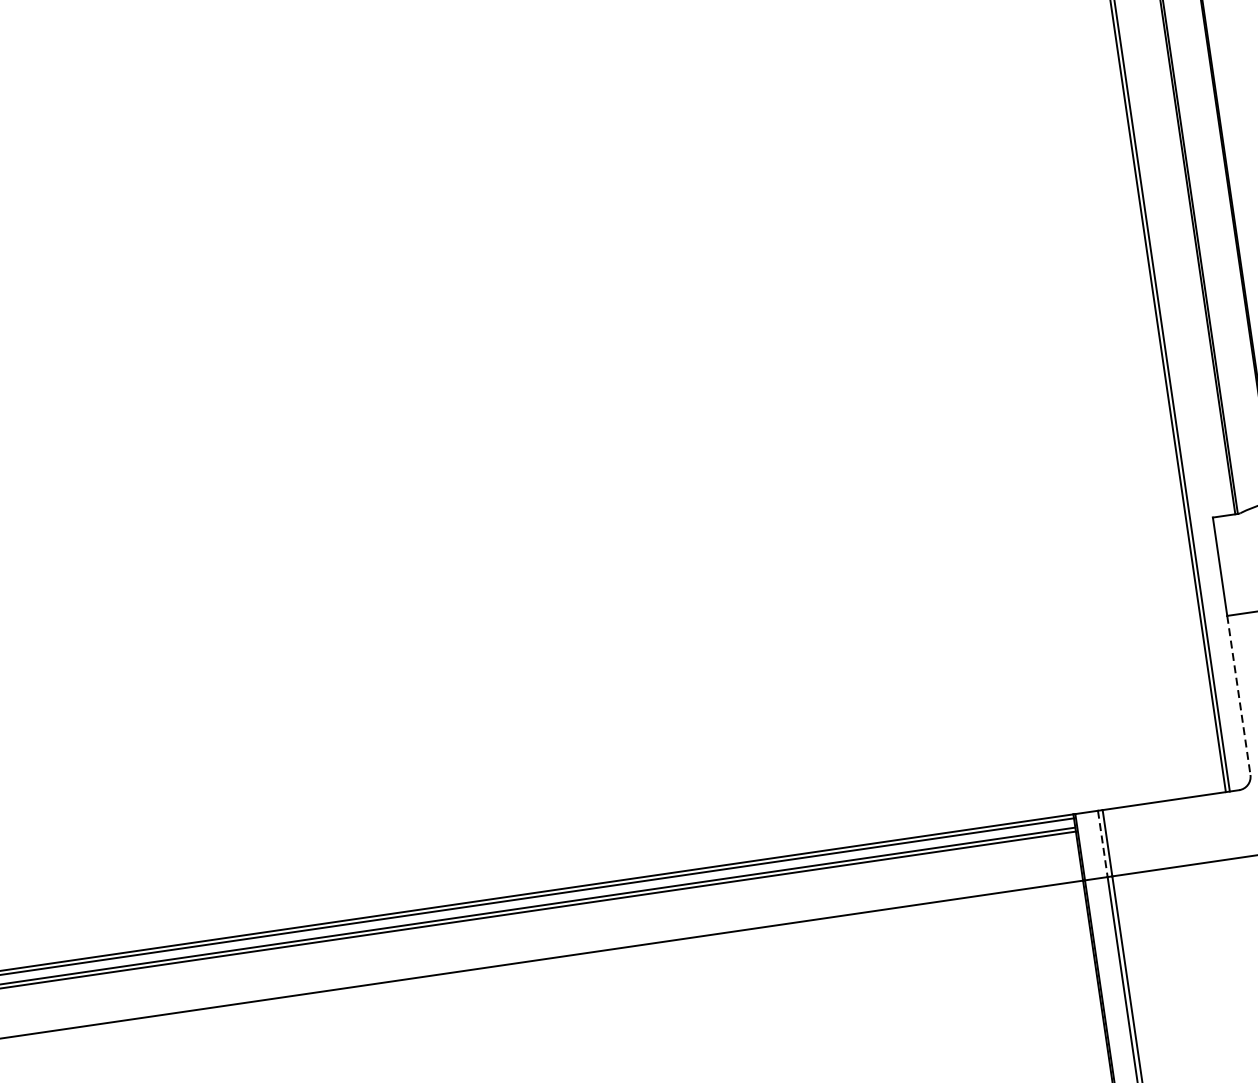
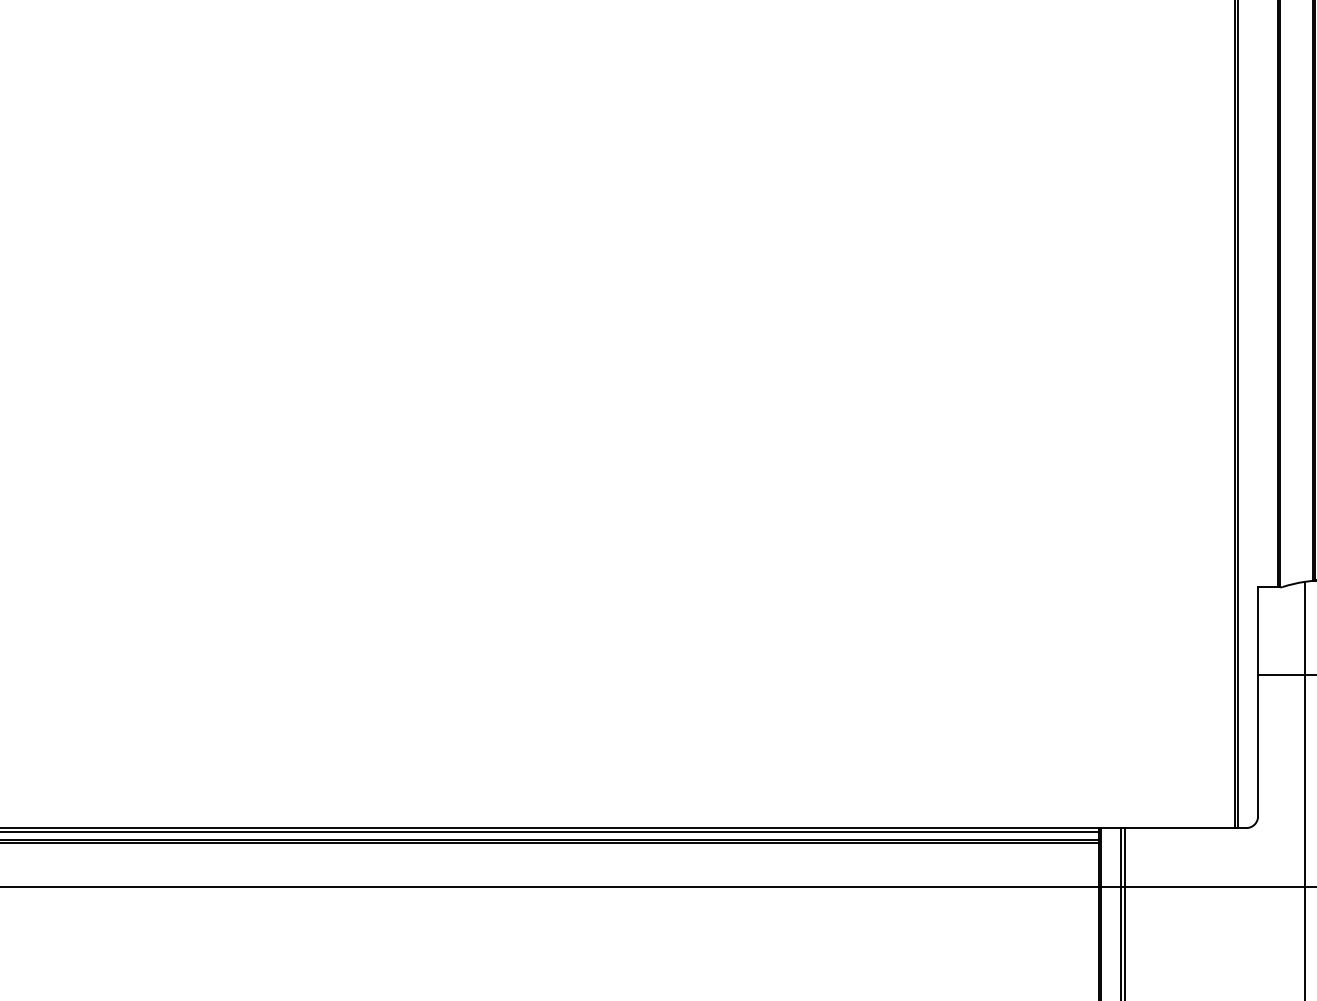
line: (1239, 695) -> (1258, 745), dashed -> solid
line: (1102, 845) -> (1120, 858), dashed -> solid

